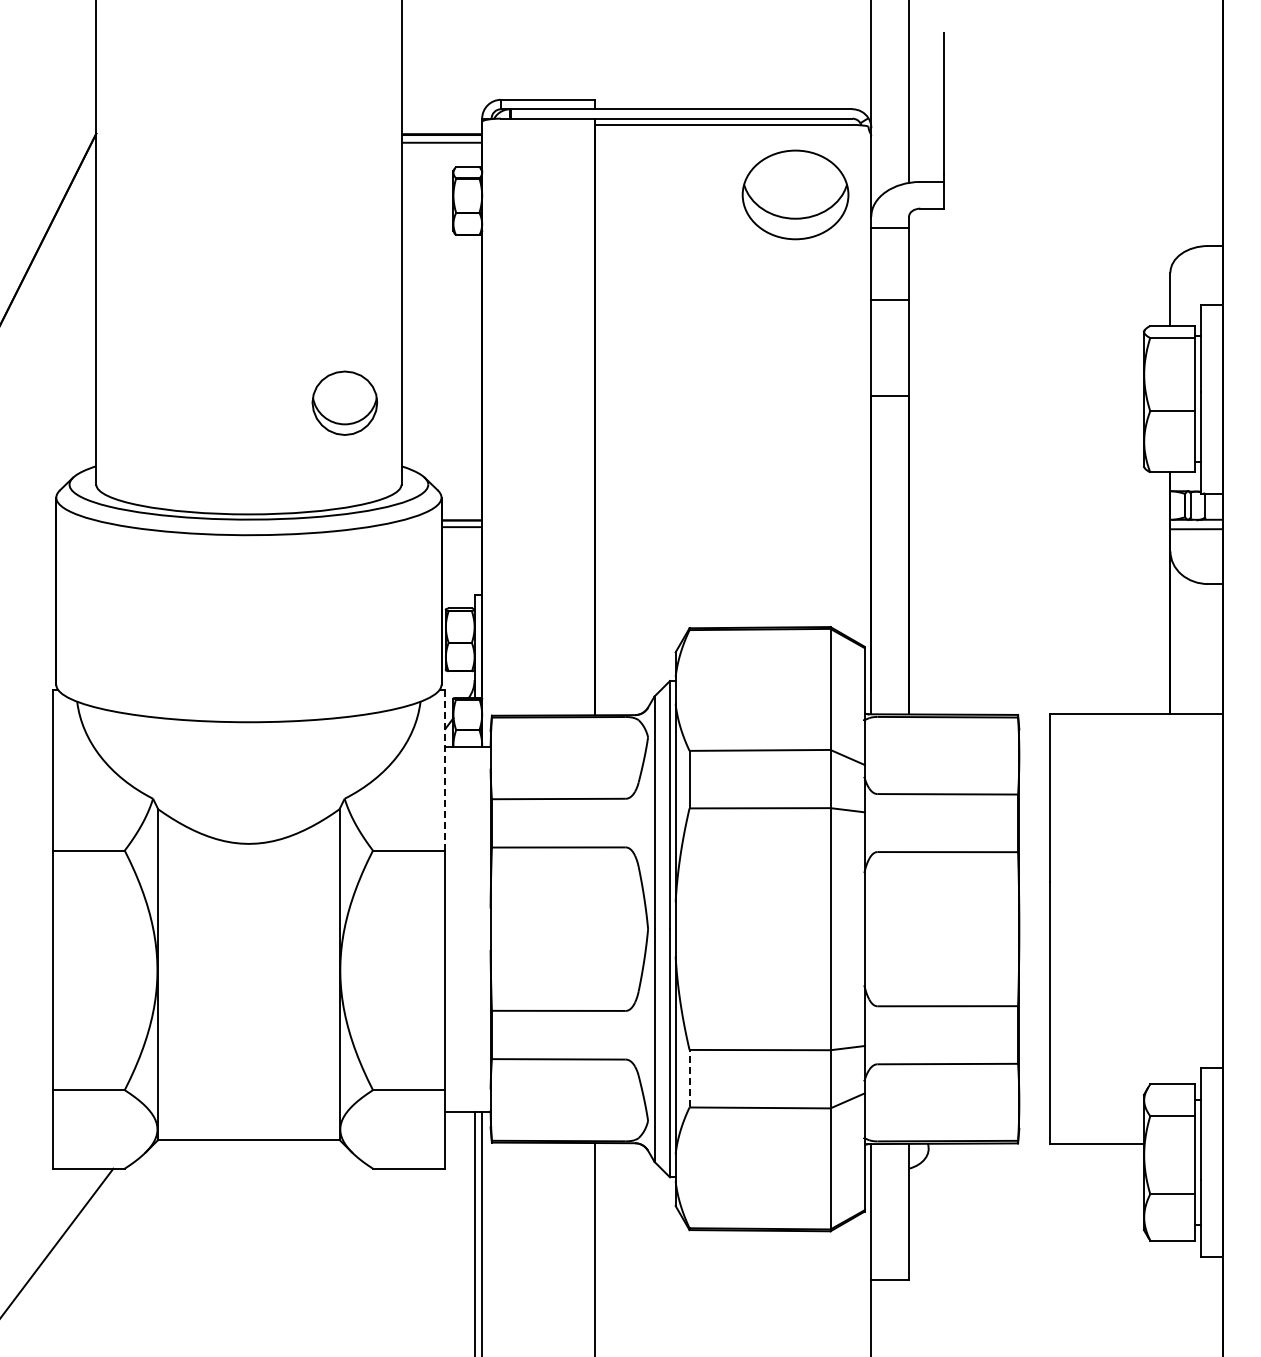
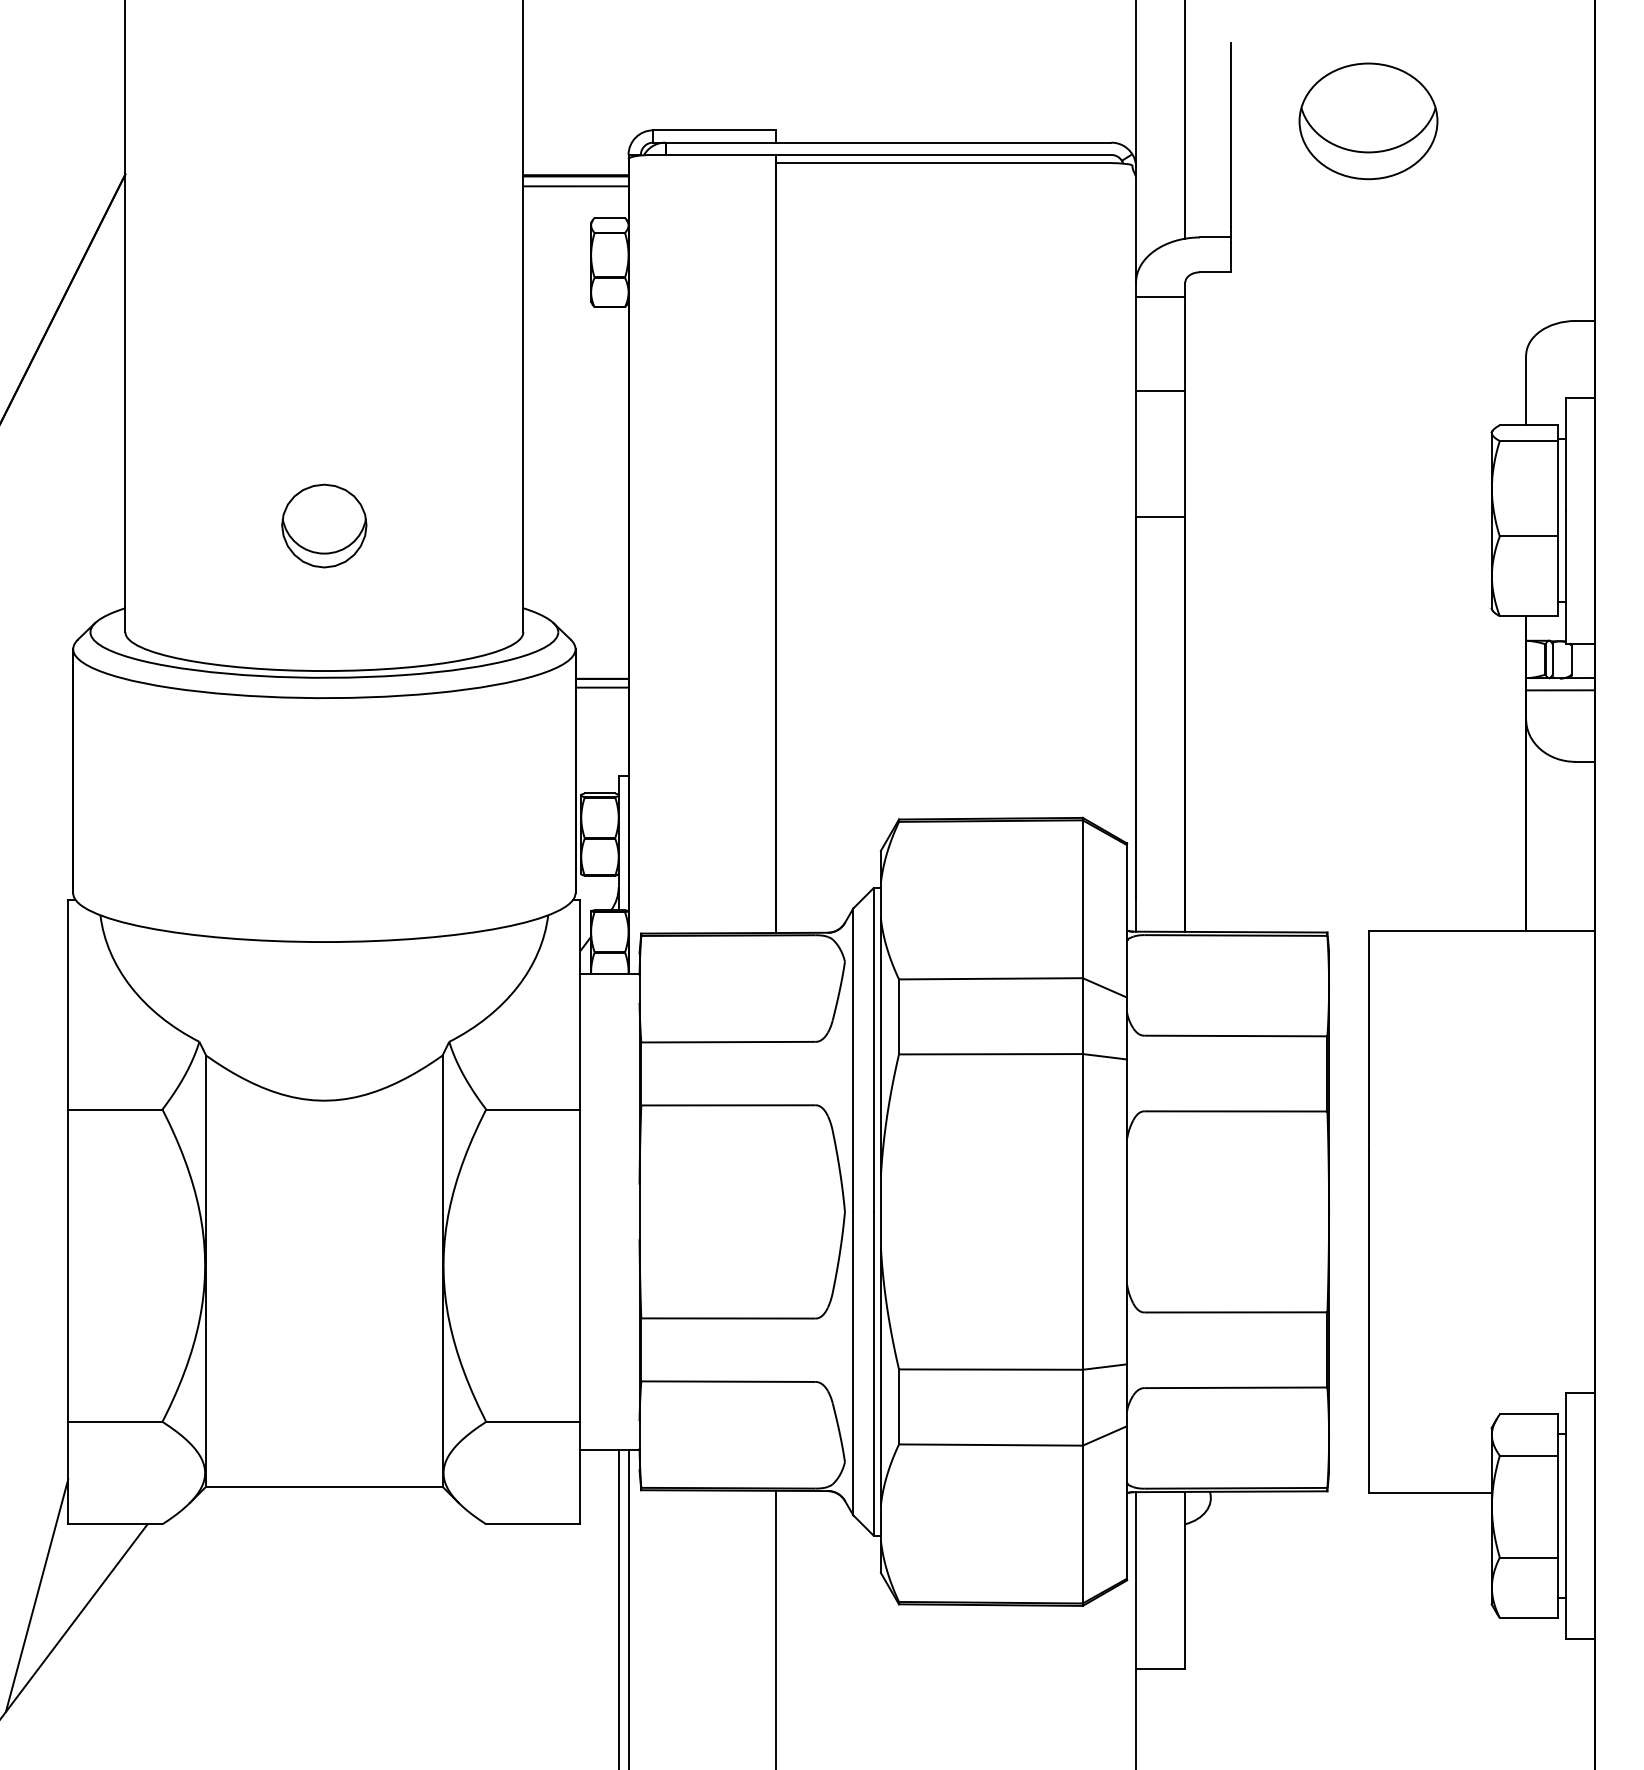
part: (795, 194) -> (1368, 120), moved
part: (344, 402) -> (323, 525), moved
line: (445, 769) -> (580, 1003), dashed -> solid
line: (689, 1078) -> (898, 1406), dashed -> solid
line: (28, 1223) -> (36, 1595), added

